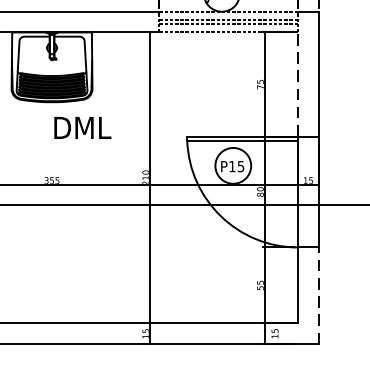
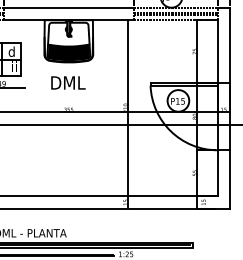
line: (297, 84) -> (217, 51), dashed -> solid
text: (82, 127) -> (68, 82), moved
line: (319, 295) -> (230, 179), dashed -> solid

